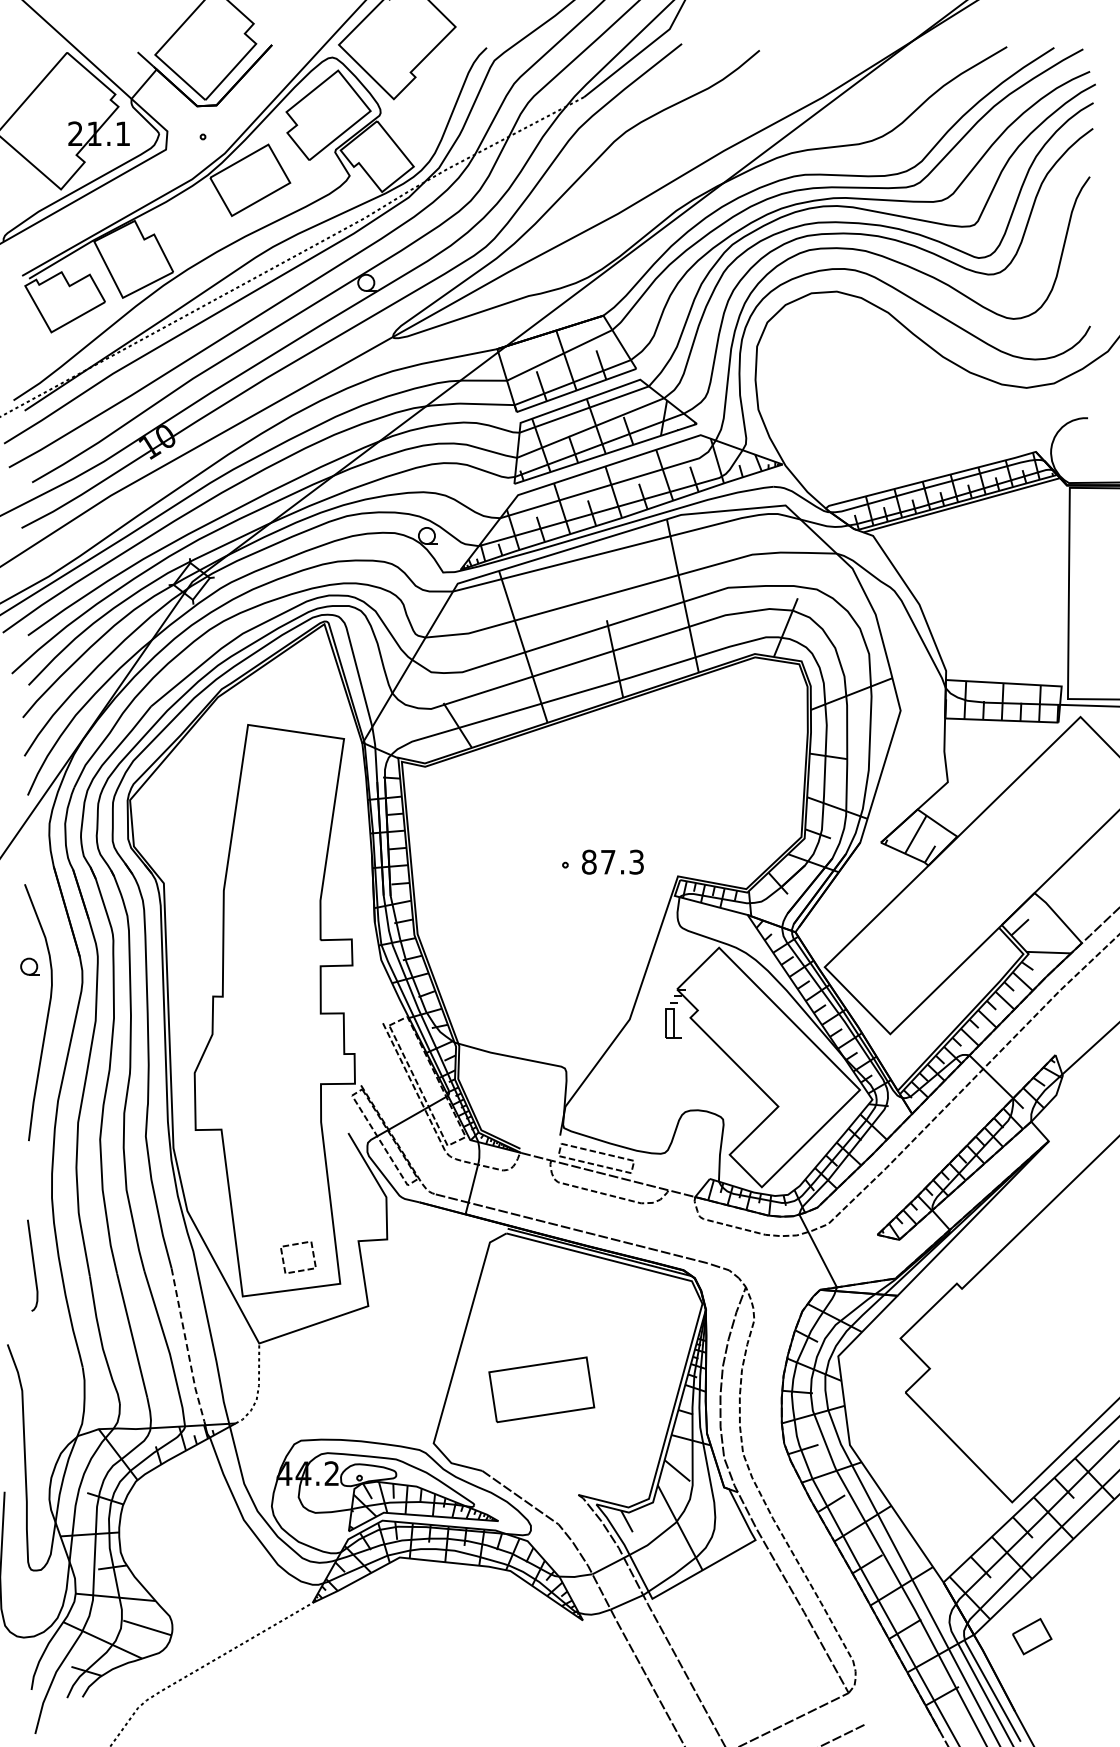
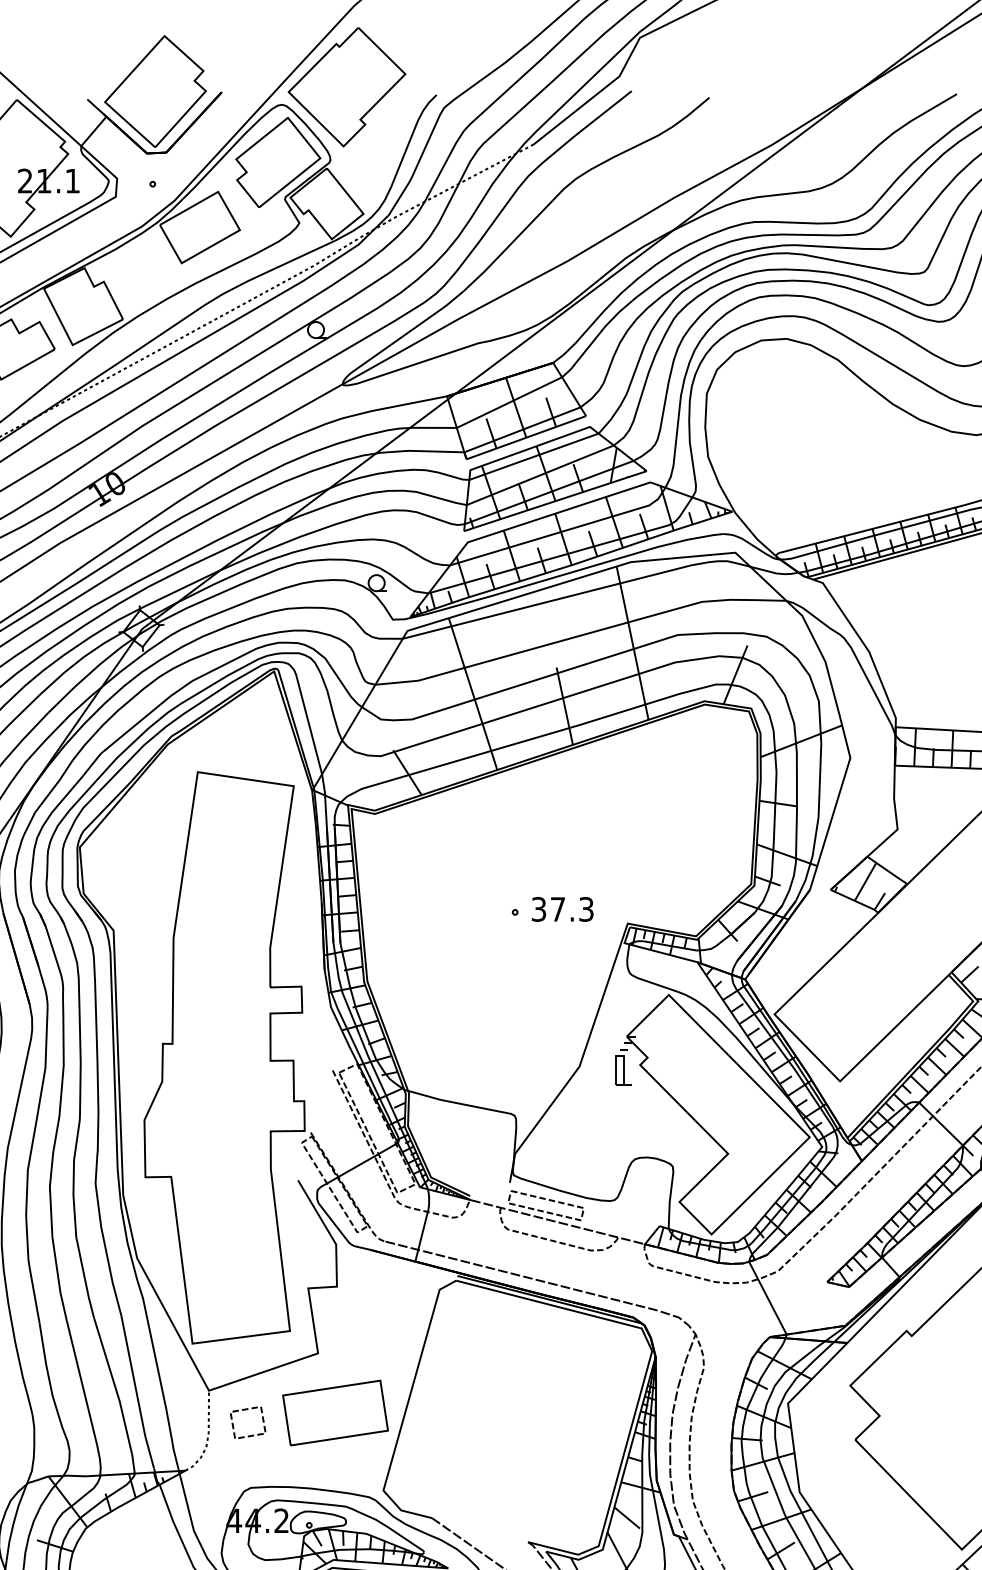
text: (588, 861) -> (538, 908), 87.3 -> 37.3
part: (295, 1245) -> (245, 1410), moved
line: (186, 1345) -> (136, 1392), dashed -> solid
part: (541, 1389) -> (335, 1412), moved

